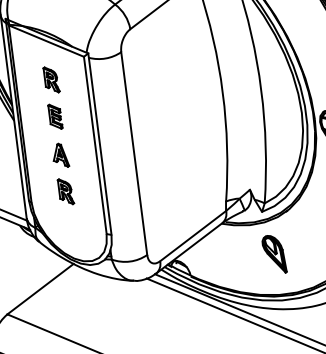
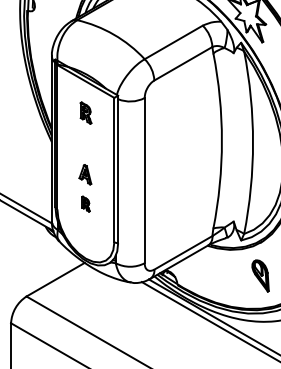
part: (54, 116) -> (84, 142), removed
part: (65, 190) -> (85, 203), size x0.7
part: (274, 254) -> (260, 275), moved

